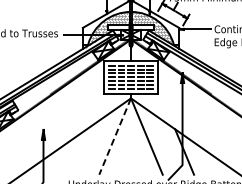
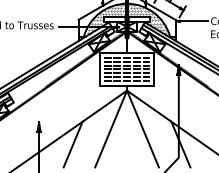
line: (114, 137) -> (110, 129), dashed -> solid
line: (76, 151) -> (72, 144), added

